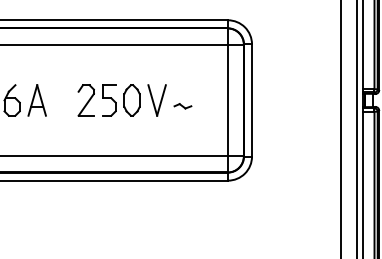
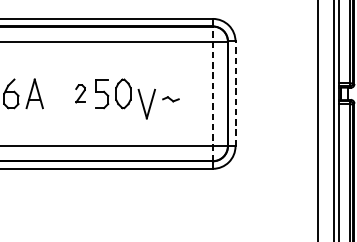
line: (227, 99) -> (212, 92), solid -> dashed
line: (252, 99) -> (235, 92), solid -> dashed
part: (85, 100) -> (79, 93), size x0.6
part: (156, 100) -> (146, 104), moved

